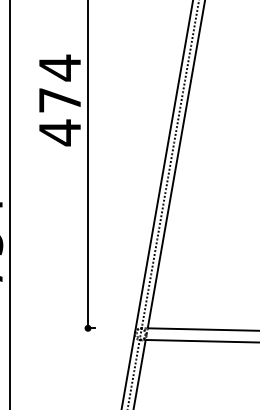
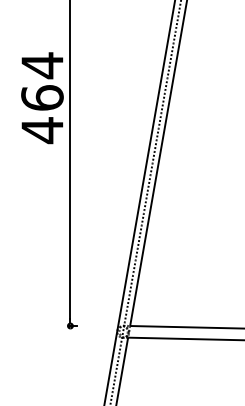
text: (59, 99) -> (41, 97), 474 -> 464

